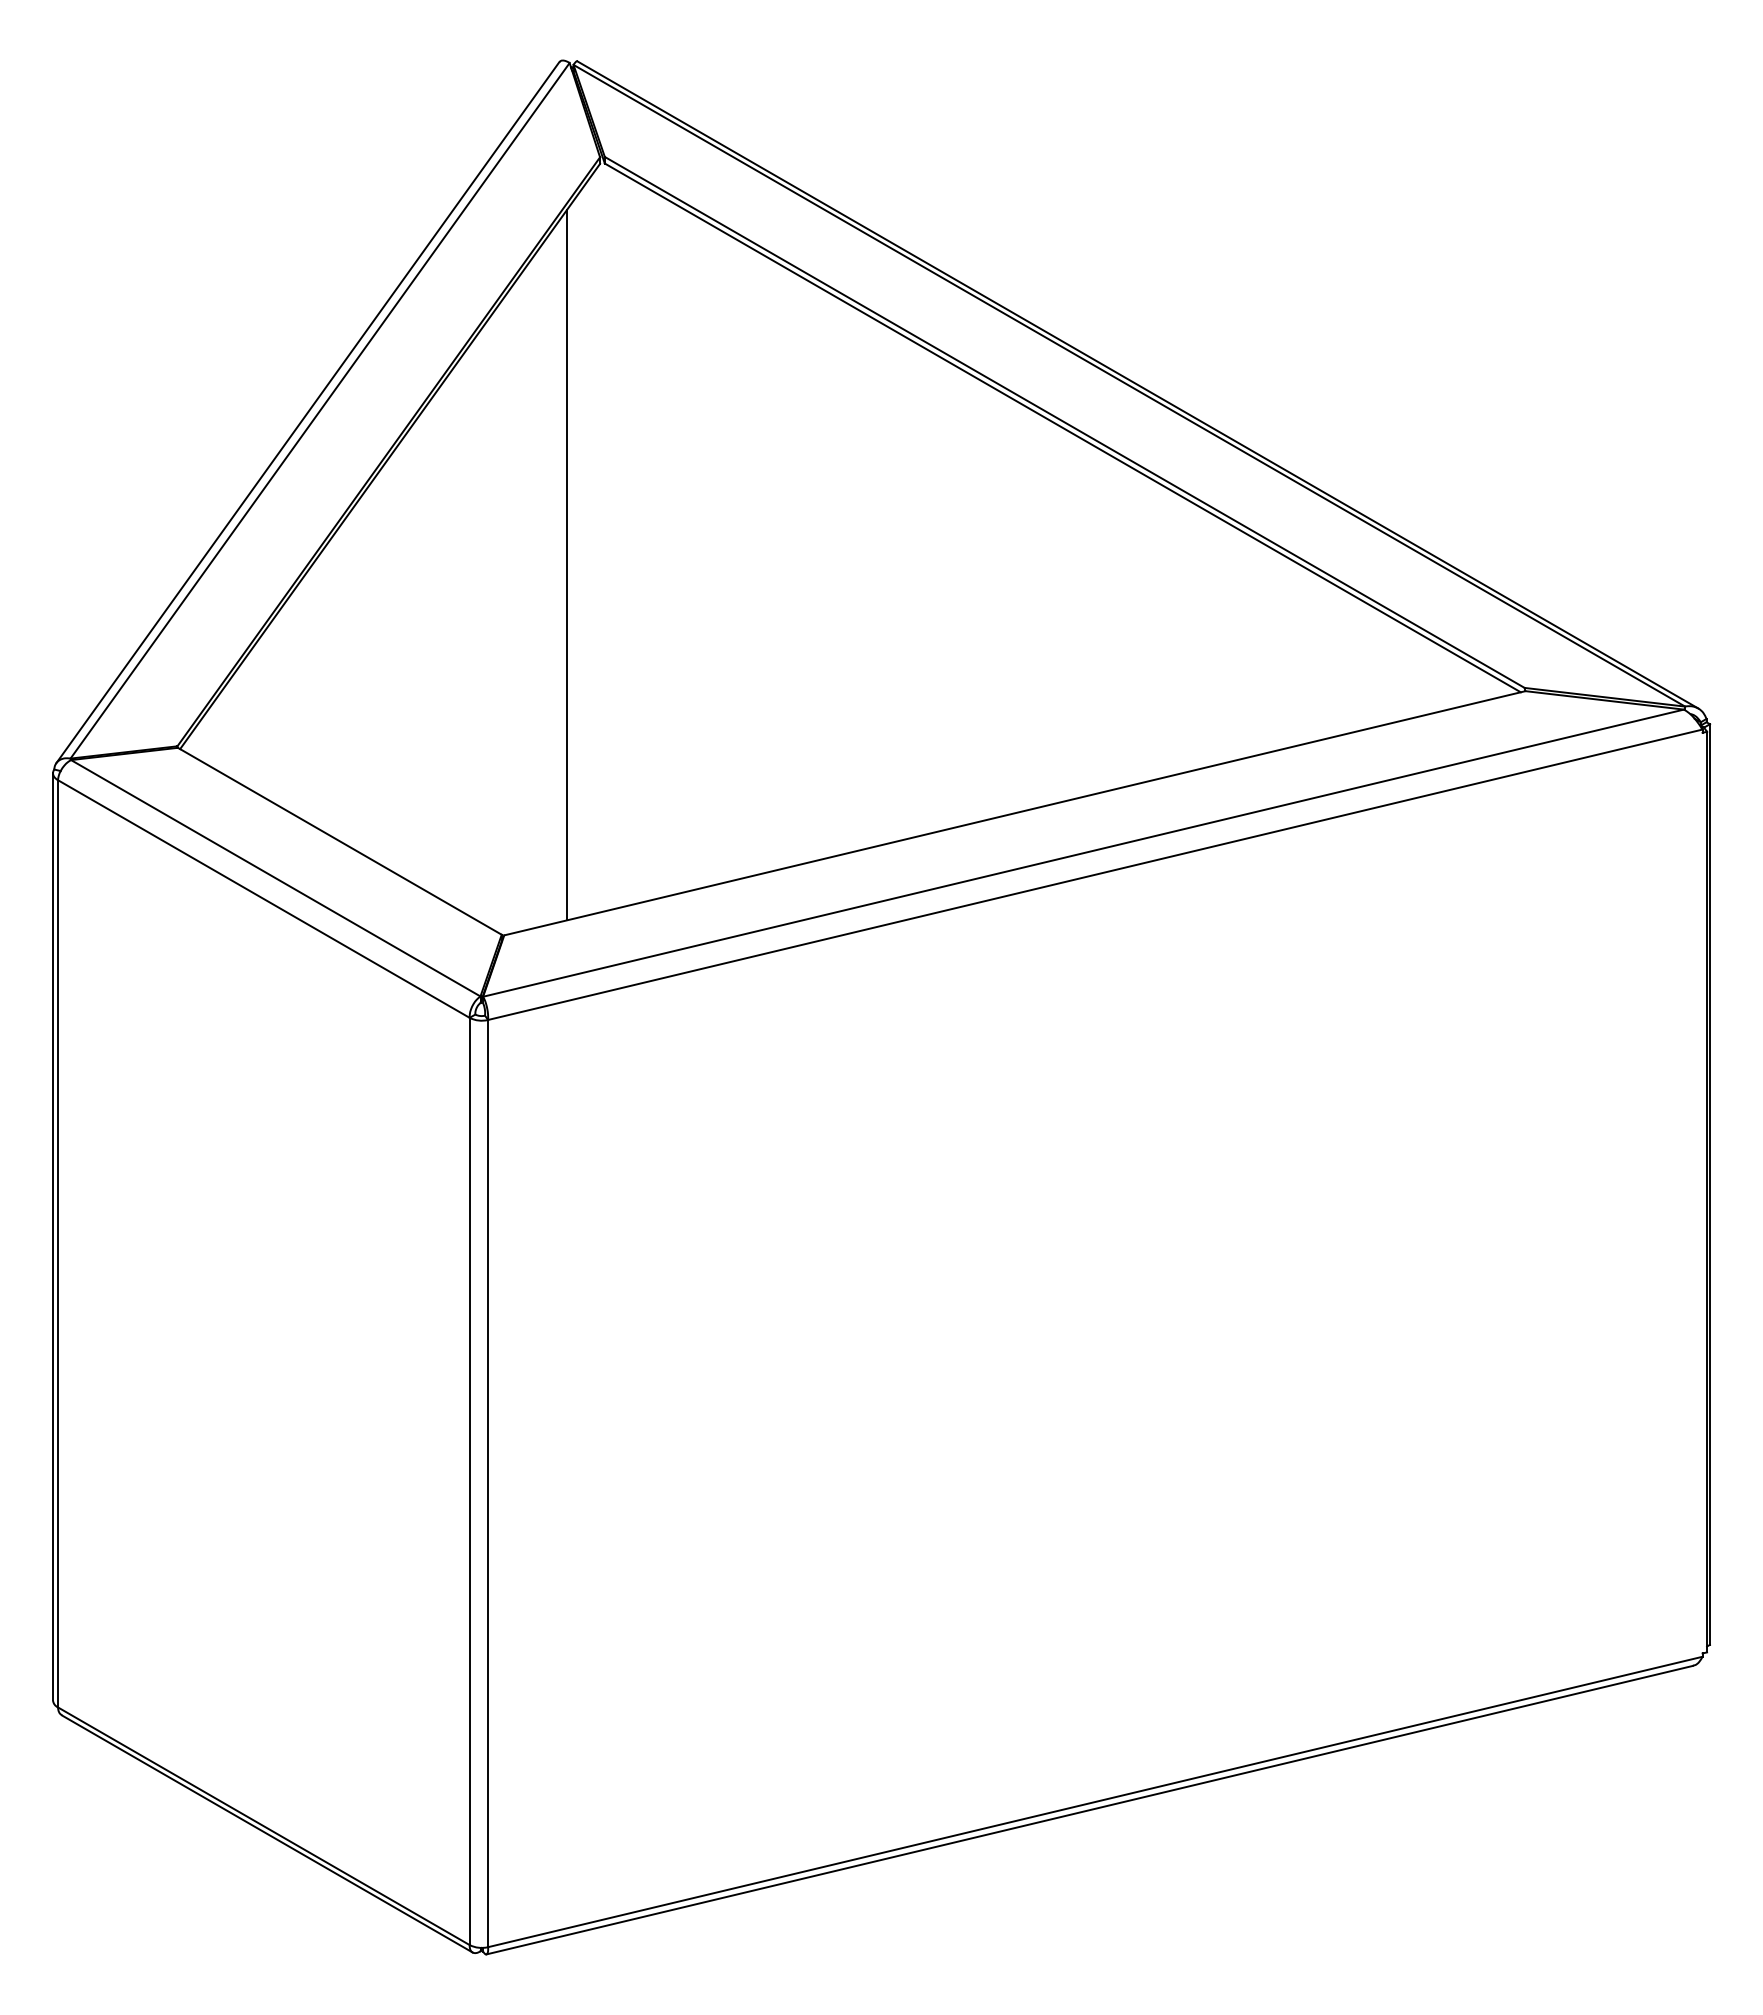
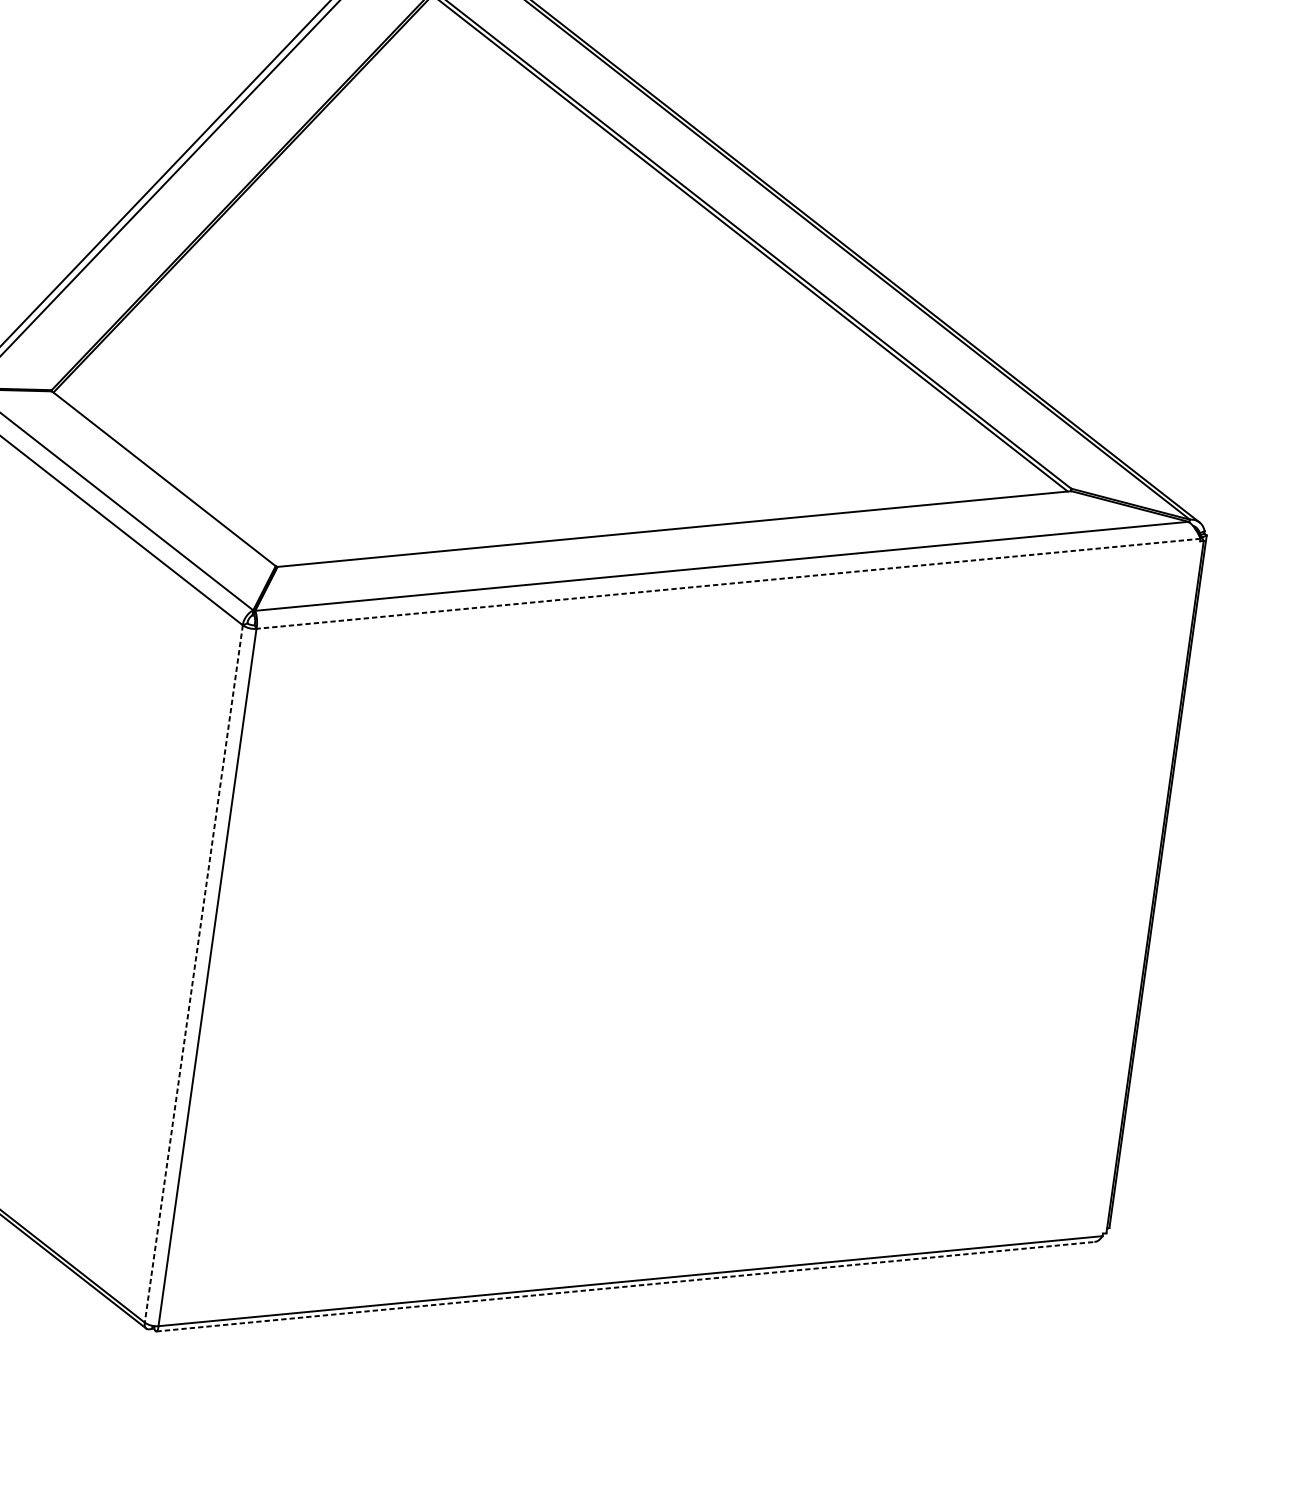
line: (566, 565) -> (363, 295), removed
line: (1094, 874) -> (727, 583), solid -> dashed
line: (469, 1481) -> (193, 973), solid -> dashed
line: (1090, 1810) -> (626, 1287), solid -> dashed

